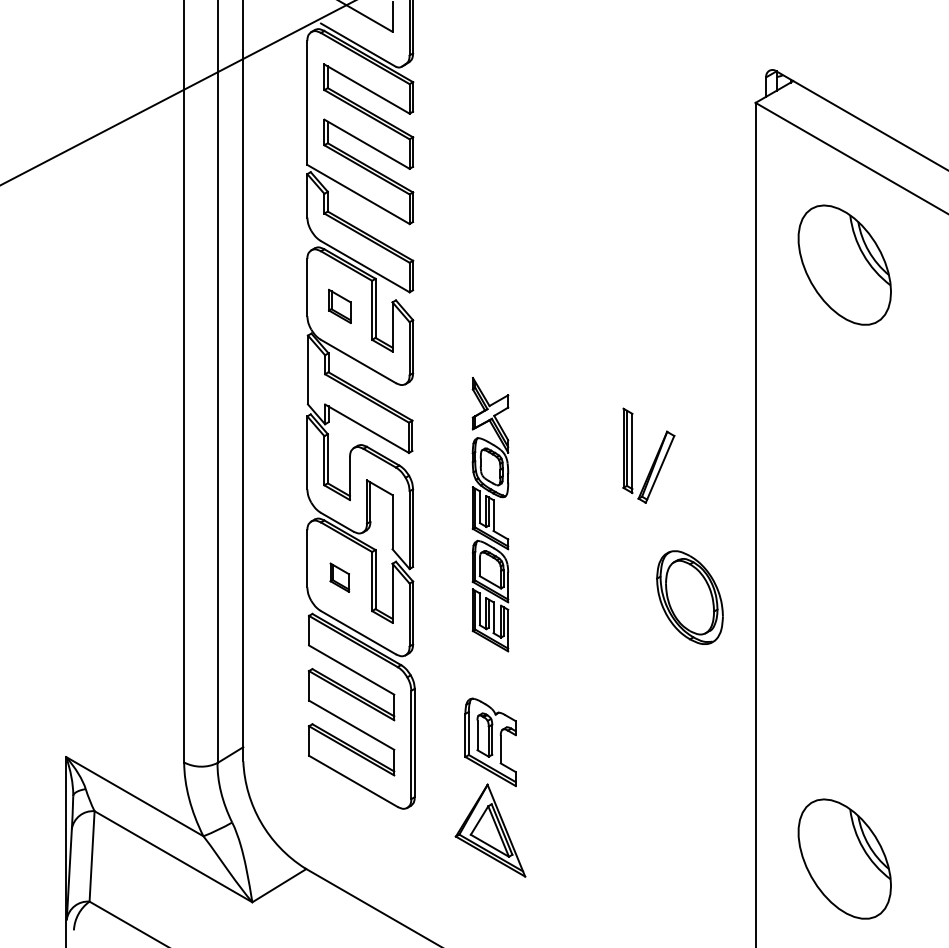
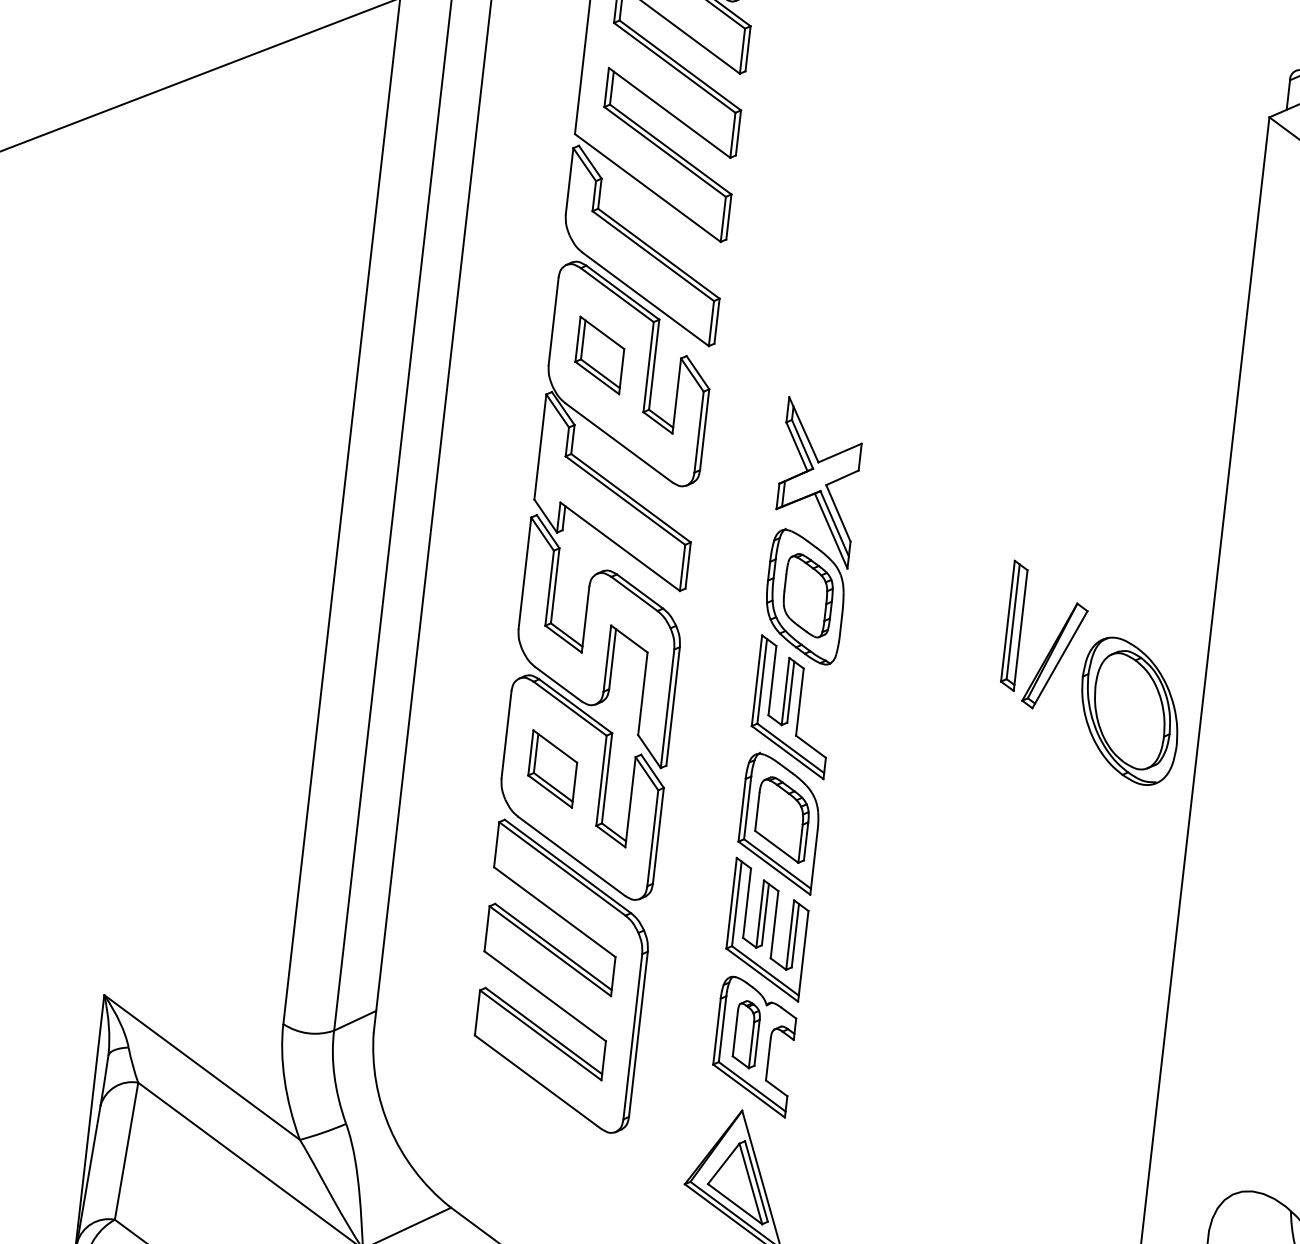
part: (339, 306) -> (599, 355), size x1.43
part: (490, 514) -> (793, 699), size x1.43
part: (339, 577) -> (552, 768), size x1.67
part: (689, 597) -> (1128, 710), moved

